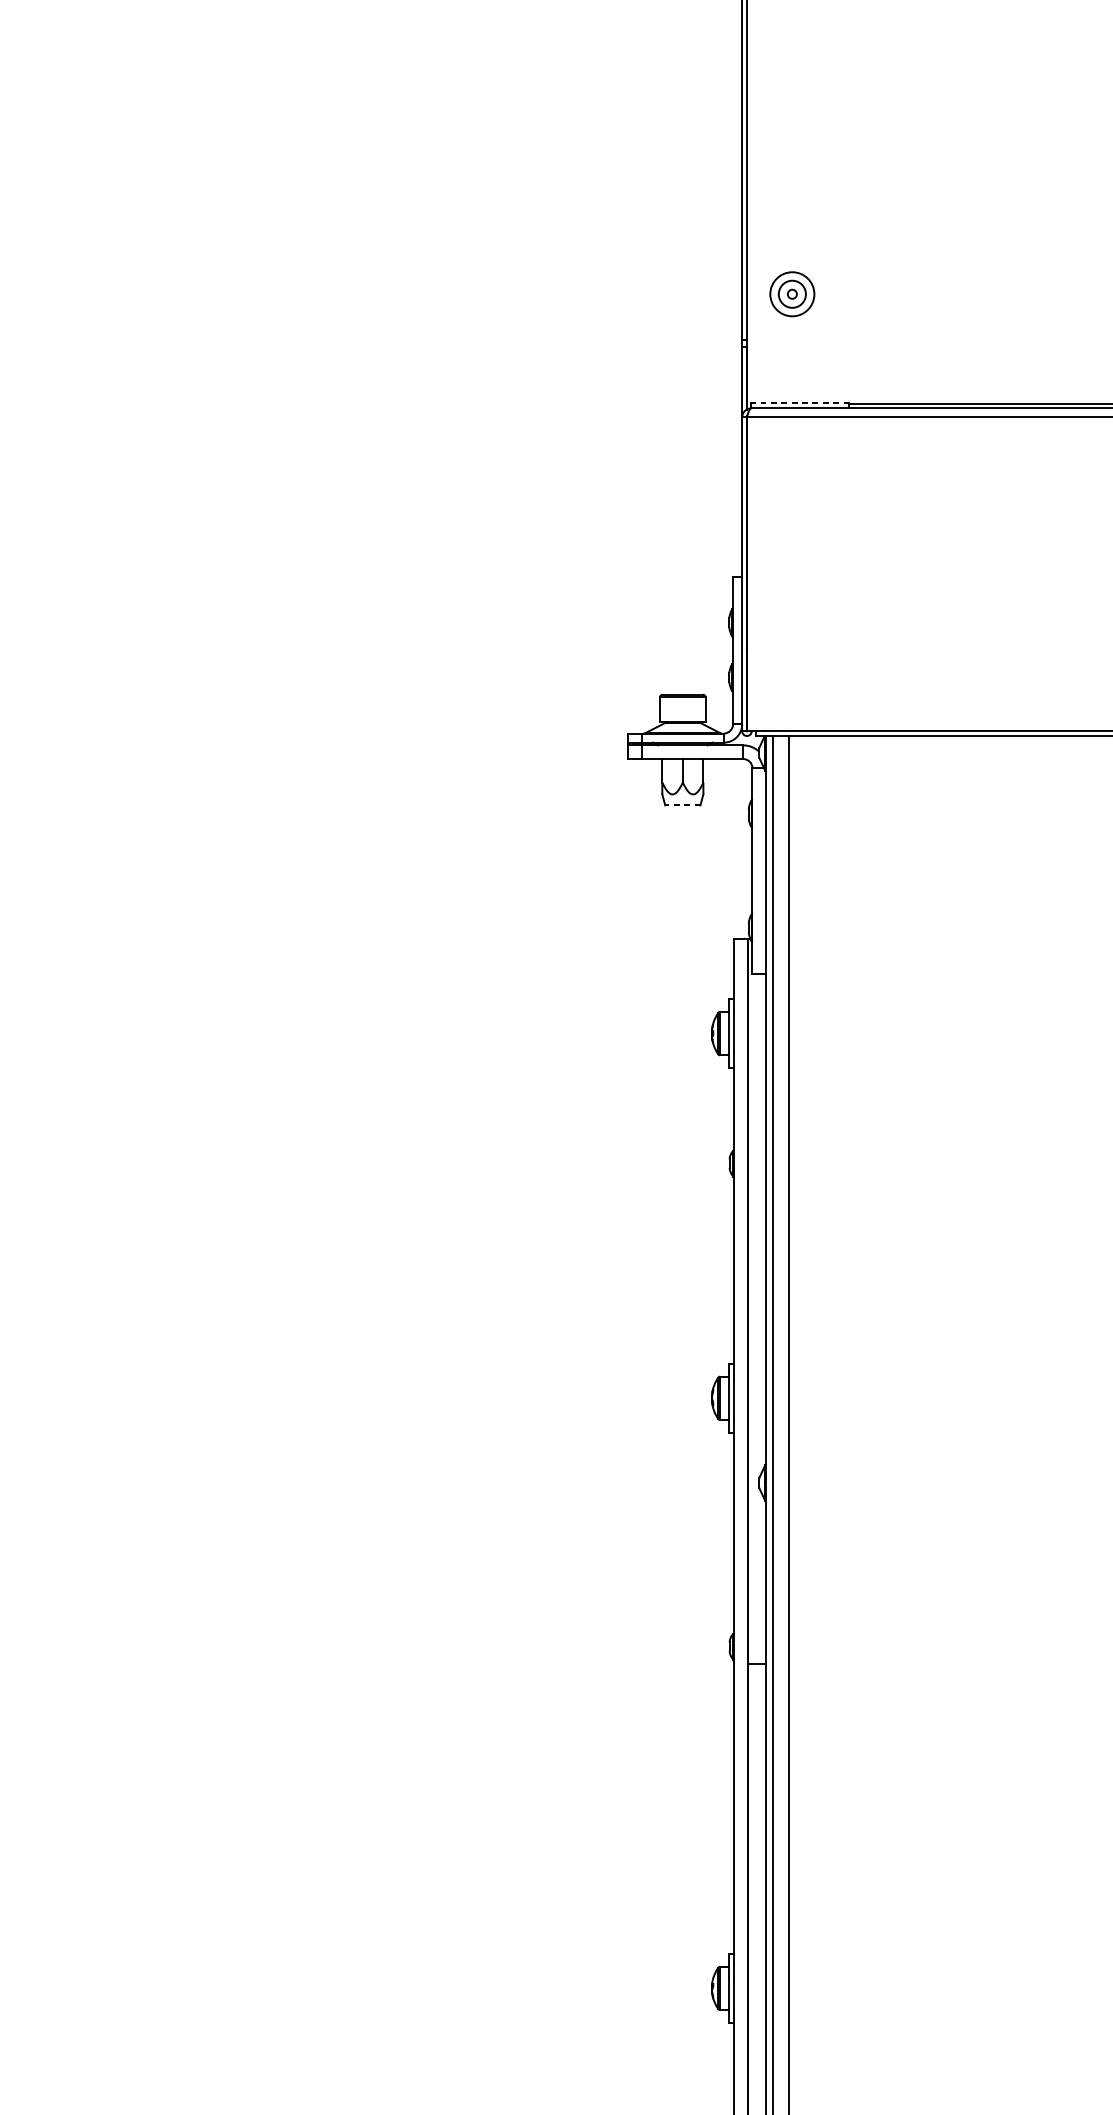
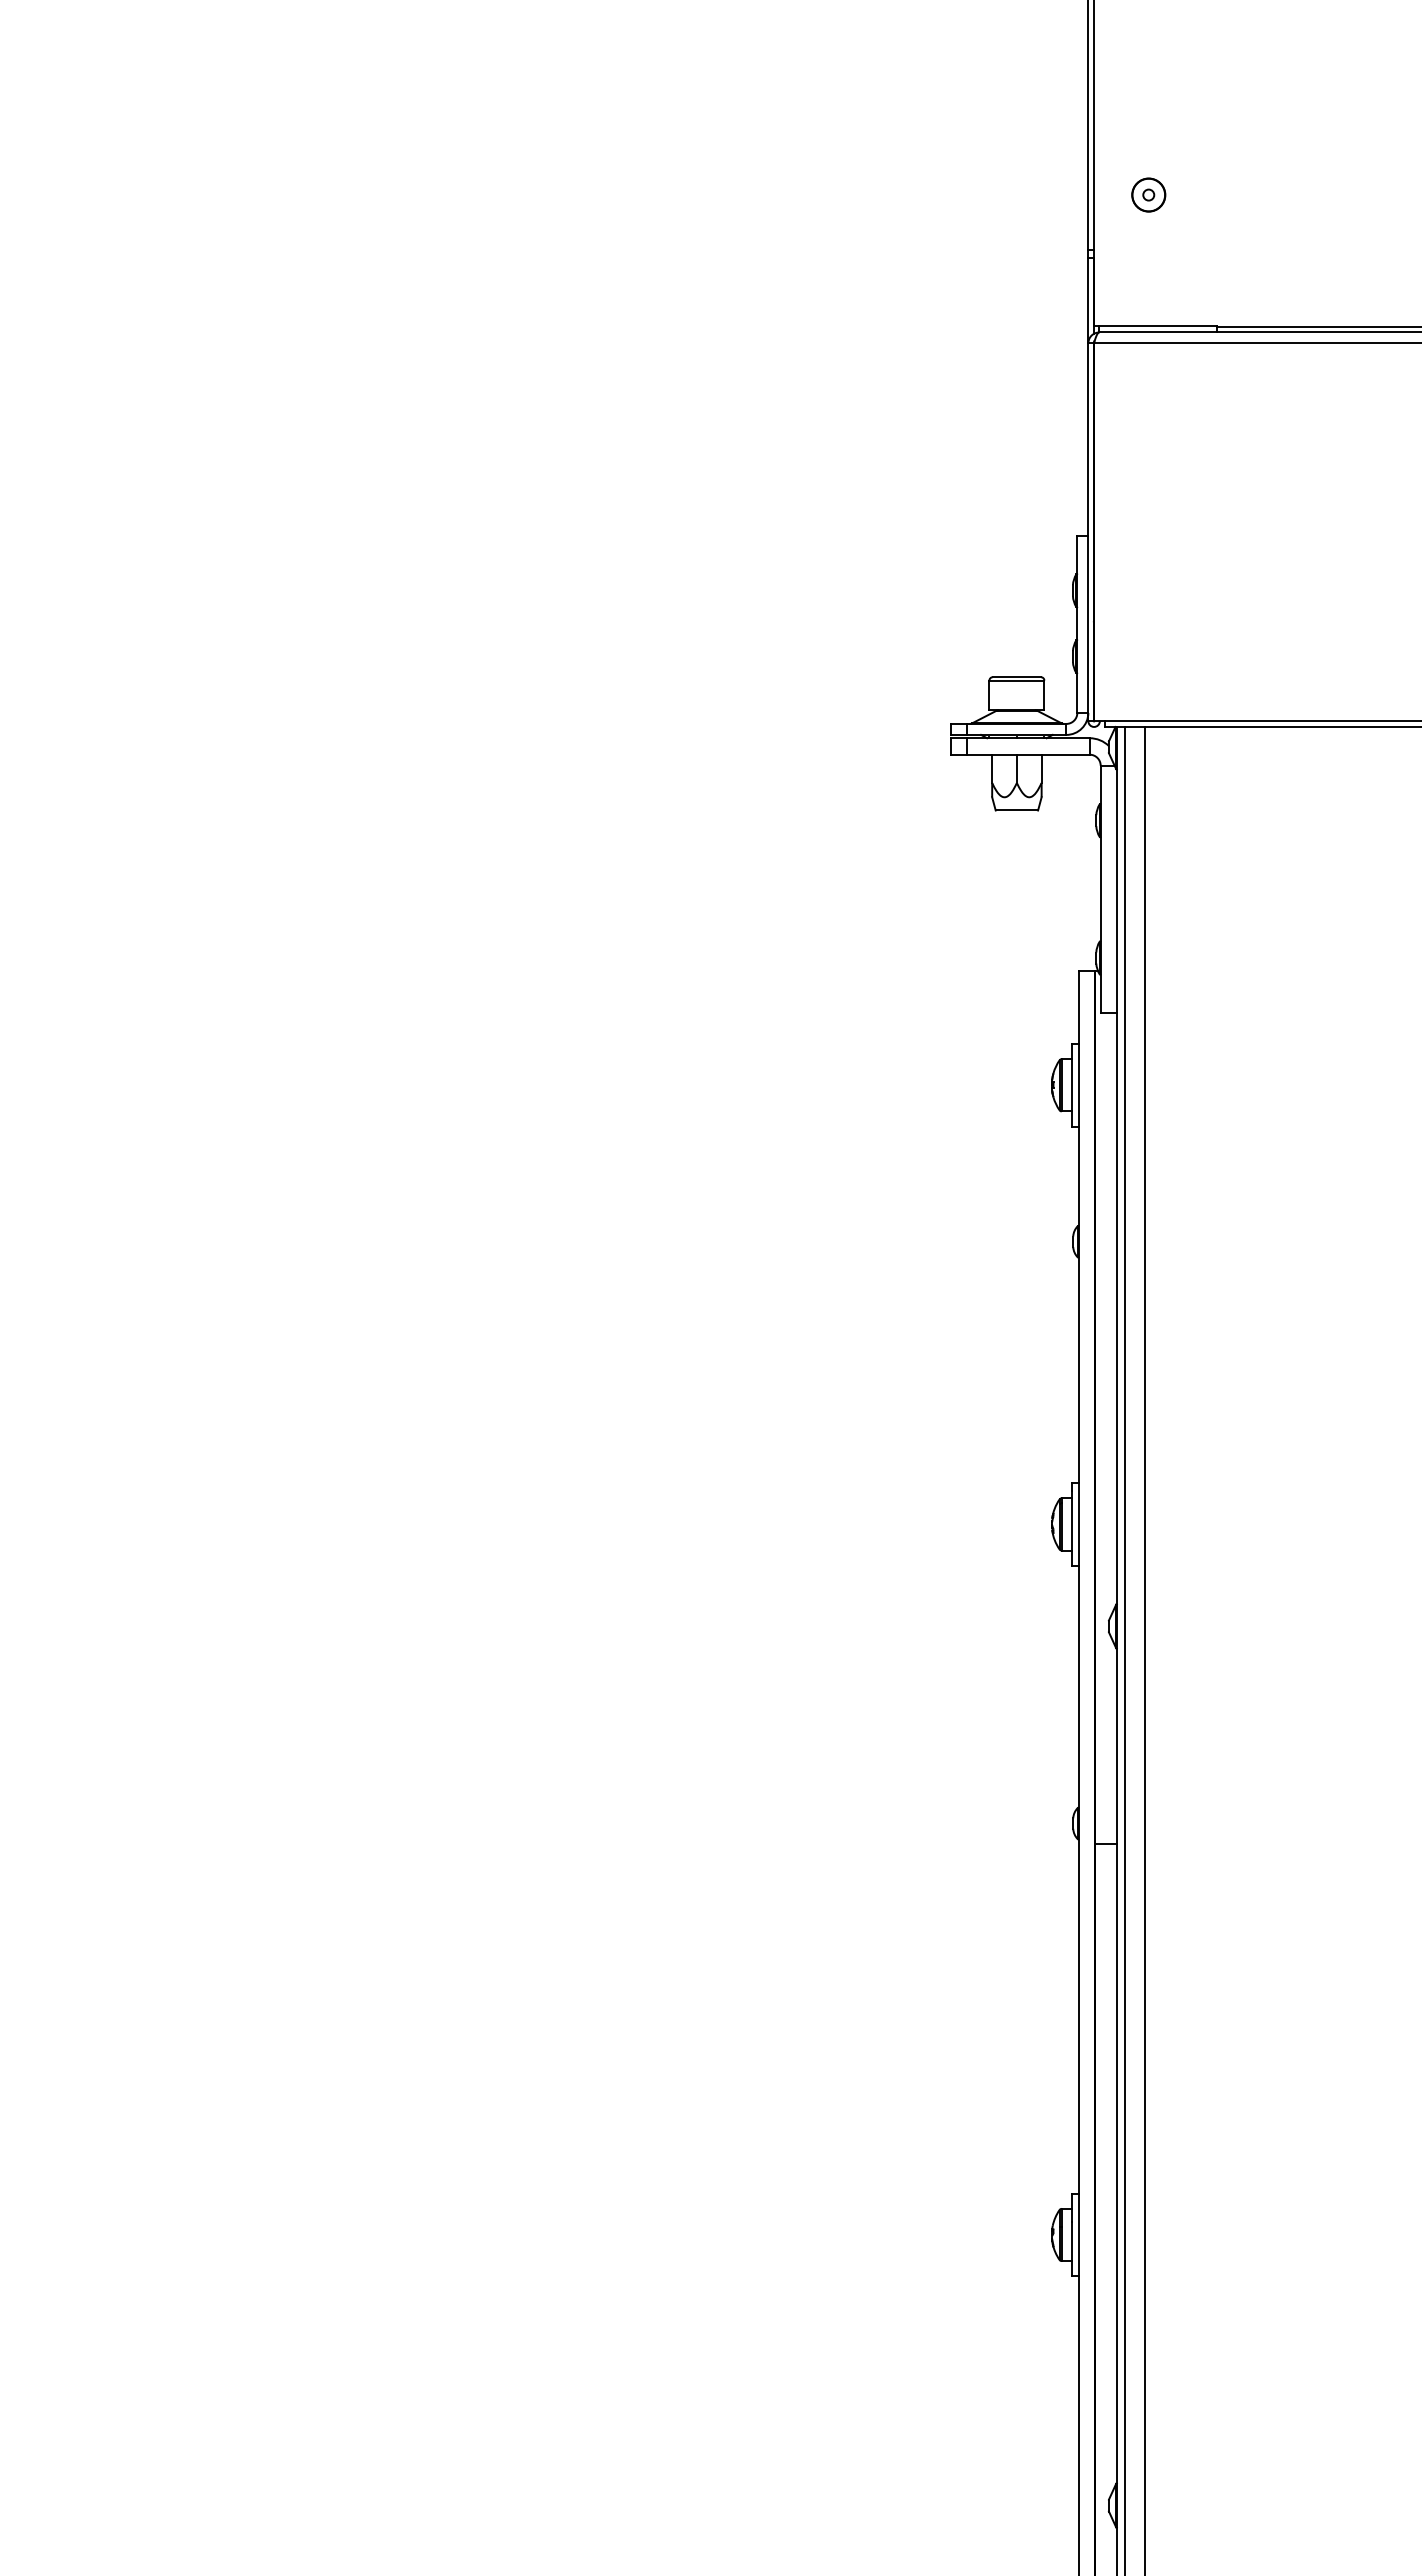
circle: (792, 293) -> (1148, 194), size x0.62
line: (797, 403) -> (1155, 326), dashed -> solid
line: (682, 805) -> (1016, 810), dashed -> solid

